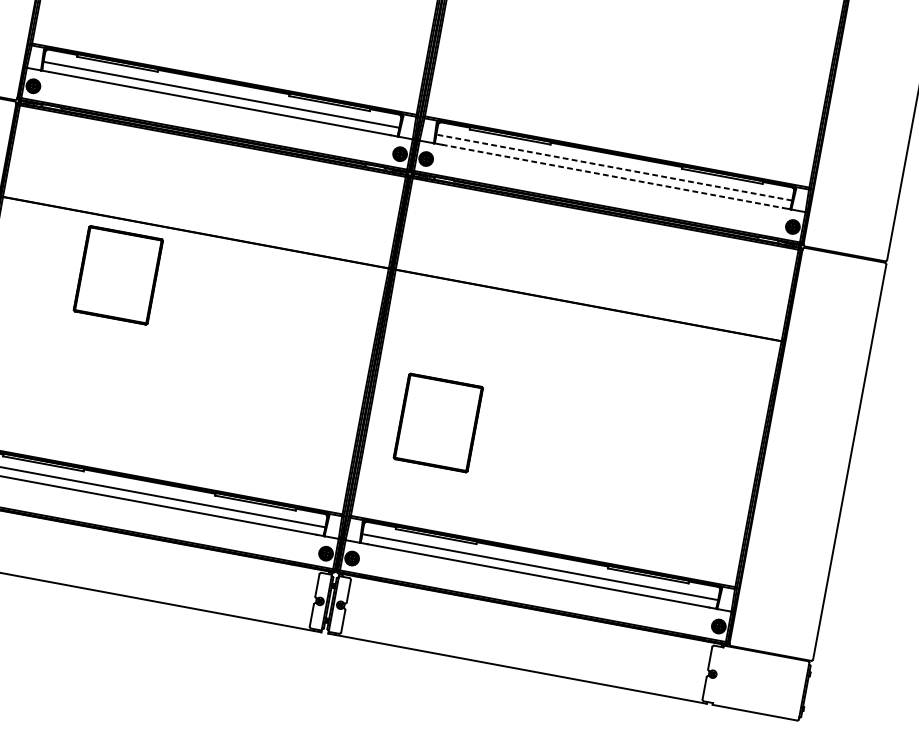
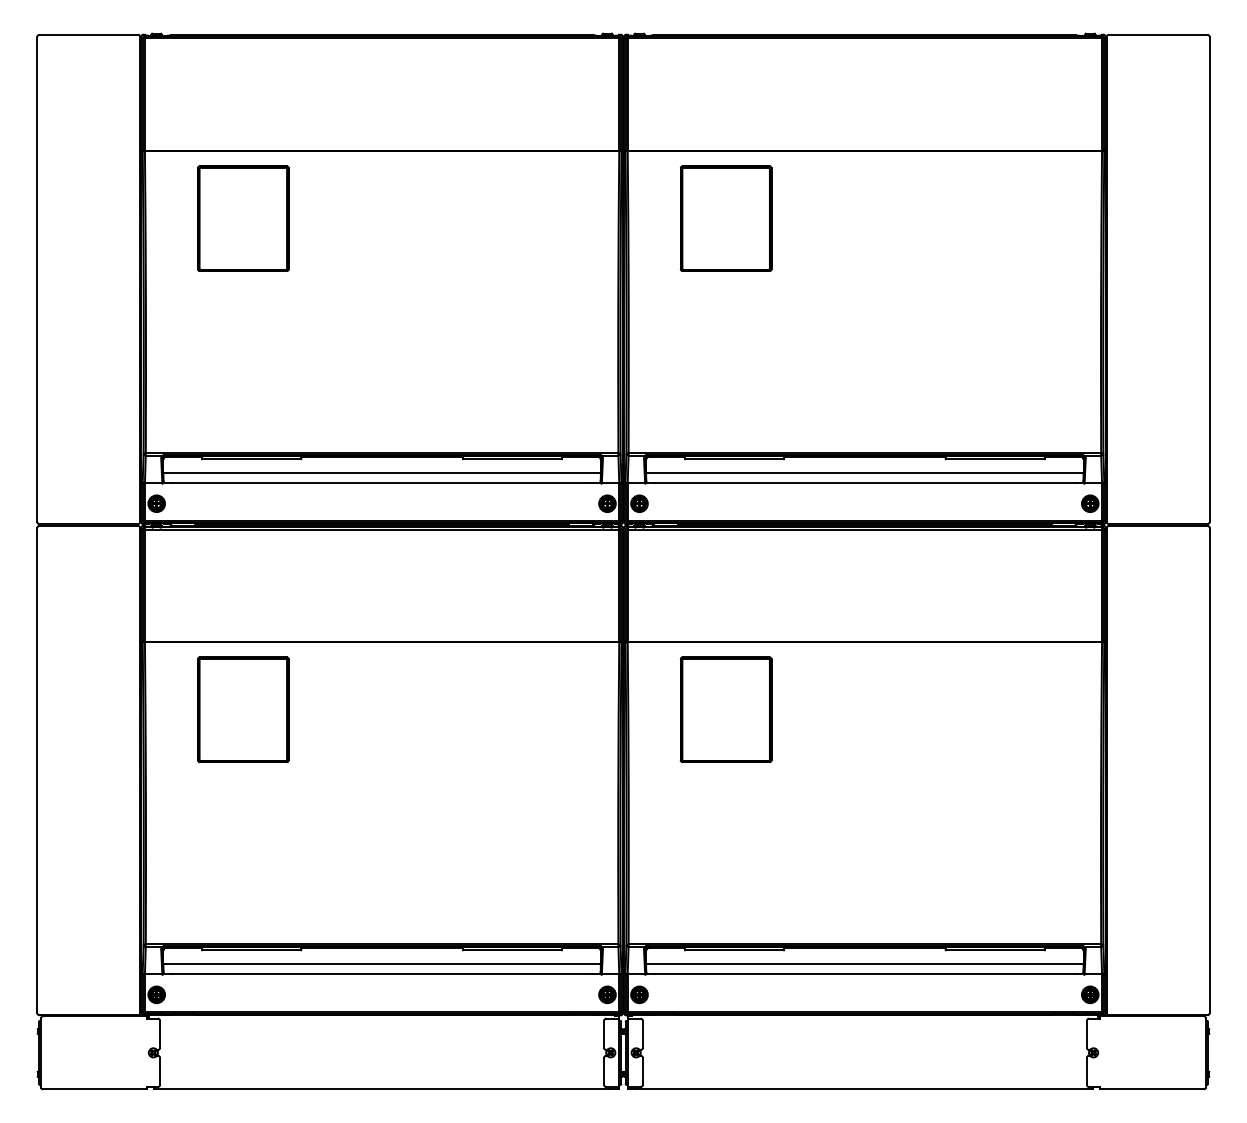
line: (613, 167) -> (864, 472), dashed -> solid
line: (612, 176) -> (864, 483), dashed -> solid
part: (118, 275) -> (243, 709), moved
part: (437, 422) -> (725, 709), moved

